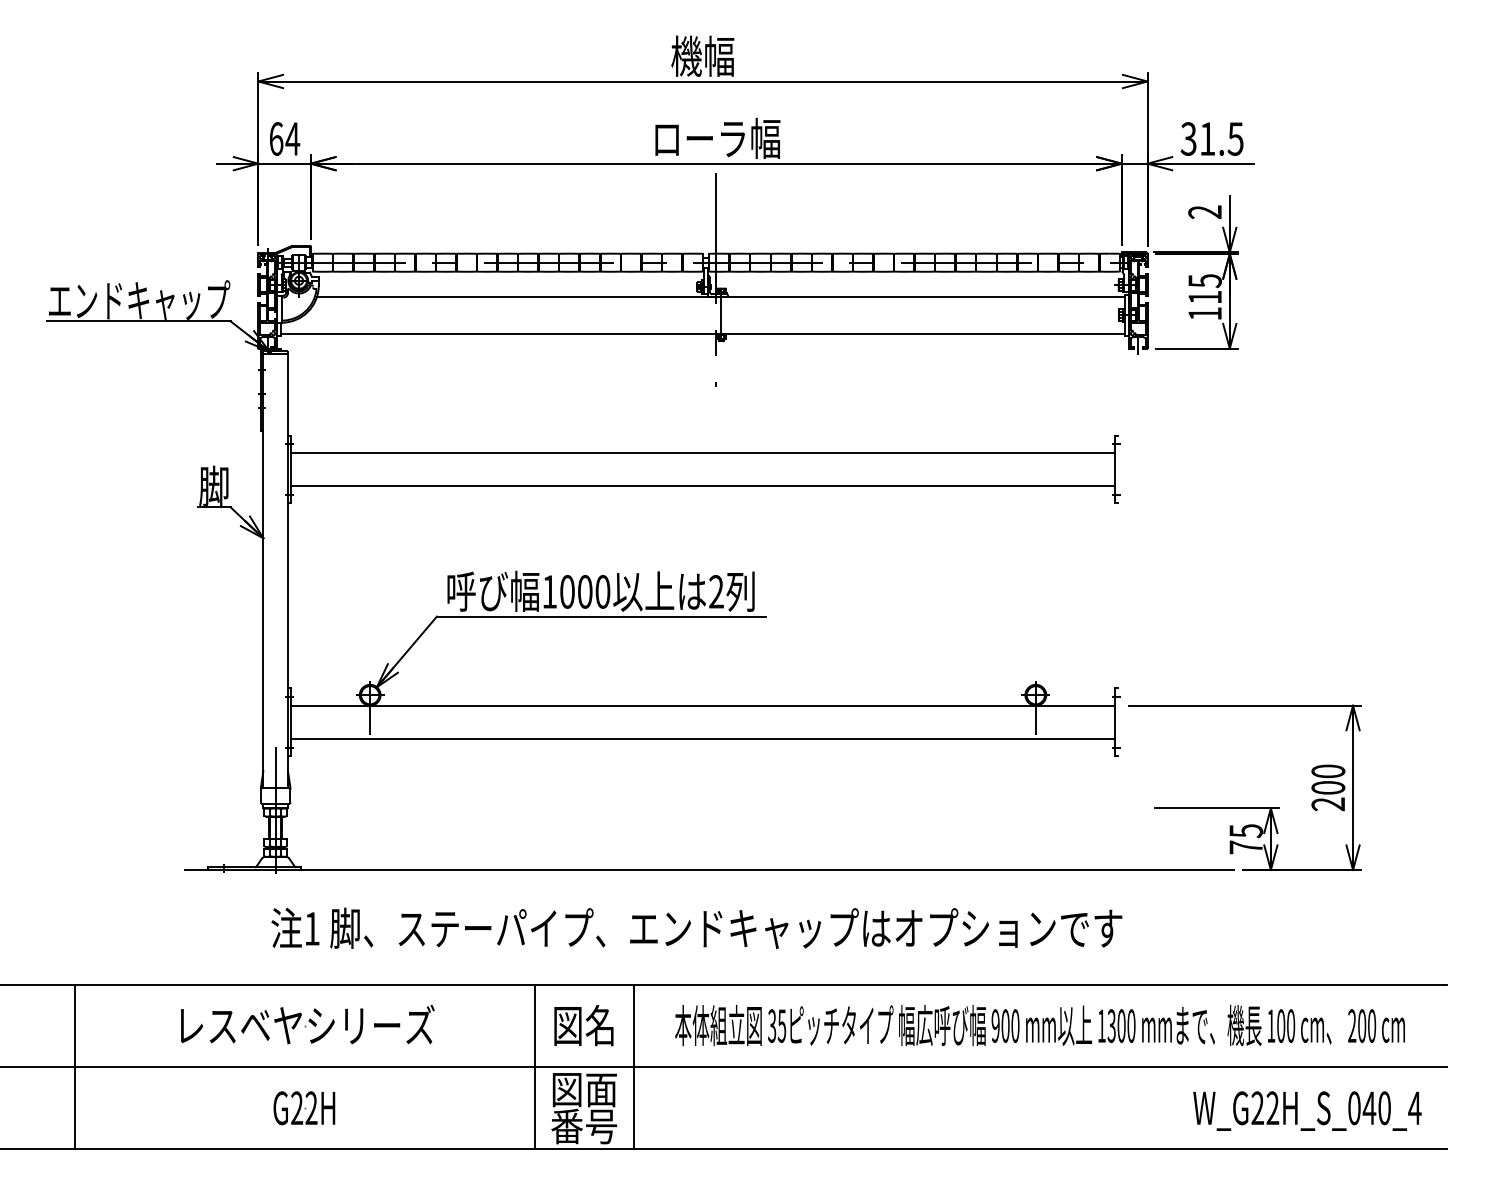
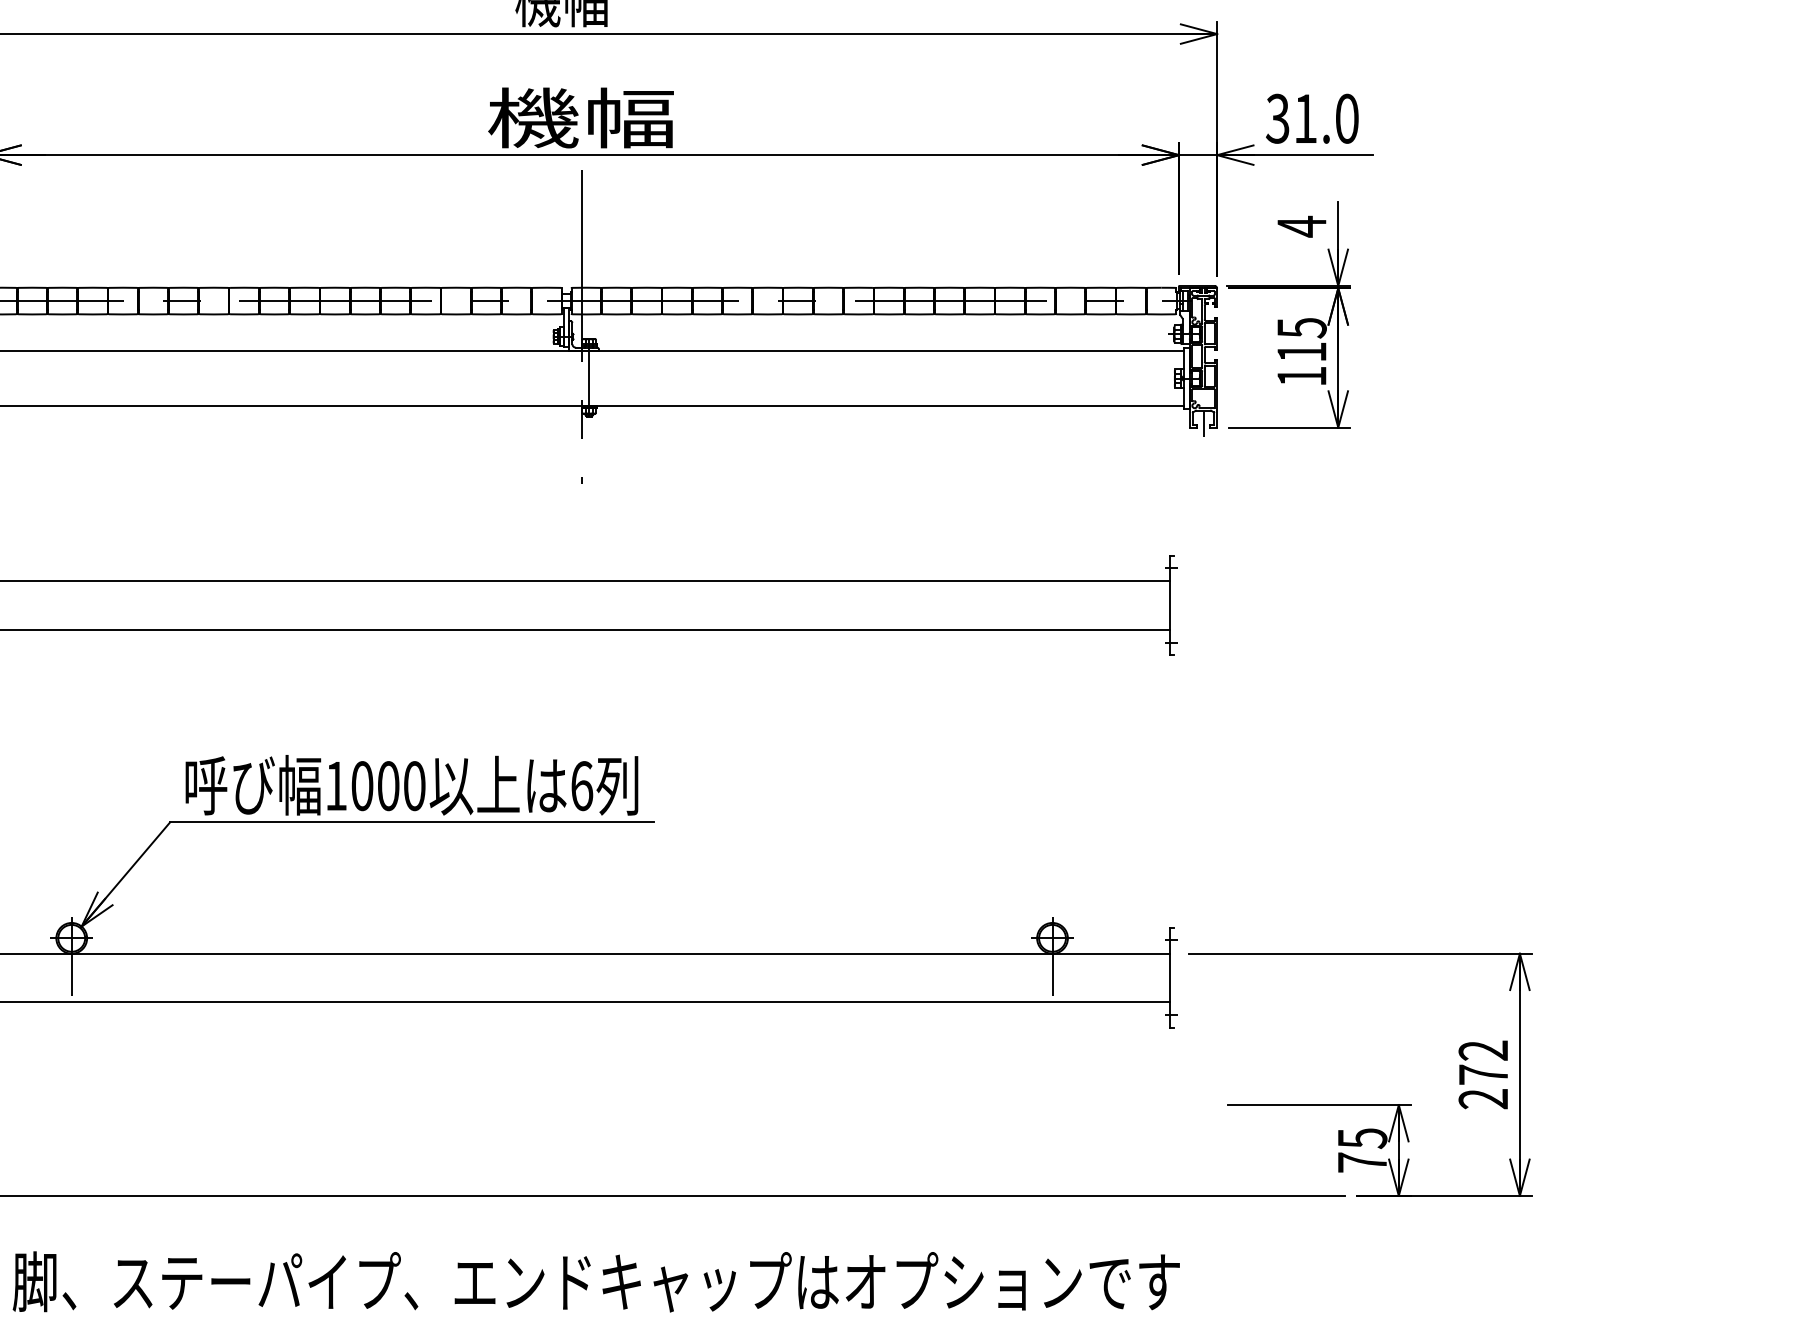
text: (716, 138) -> (581, 118), ローラ幅 -> 機幅
text: (1235, 138) -> (1346, 118), 31.5 -> 31.0
text: (1204, 211) -> (1301, 225), 2 -> 4
text: (716, 591) -> (581, 785), 2 -> 6
text: (1328, 779) -> (1483, 1062), 200 -> 272

